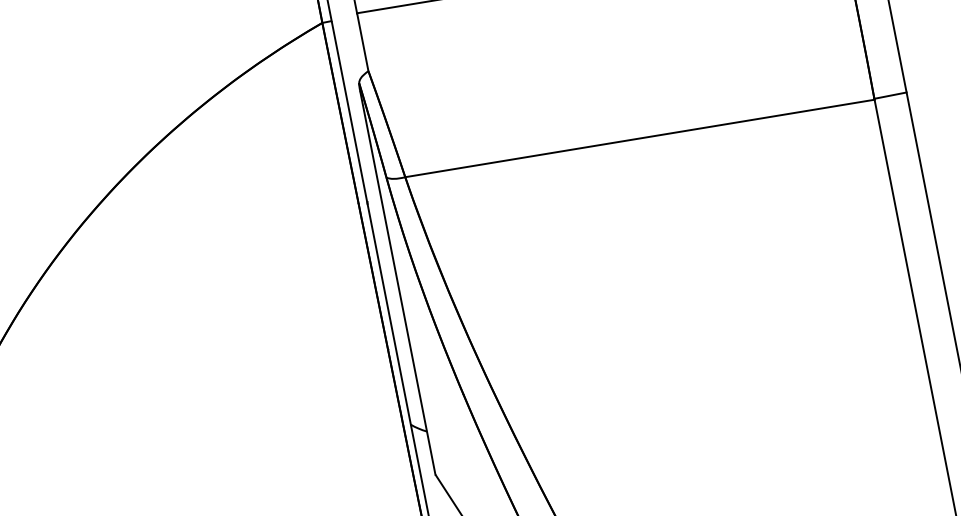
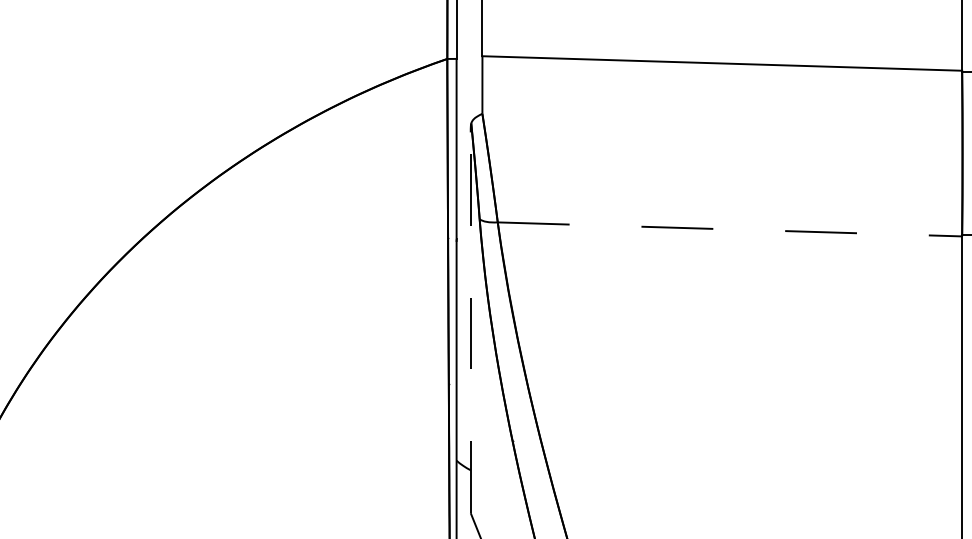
line: (640, 138) -> (730, 229), solid -> dashed
line: (397, 283) -> (470, 322), solid -> dashed

